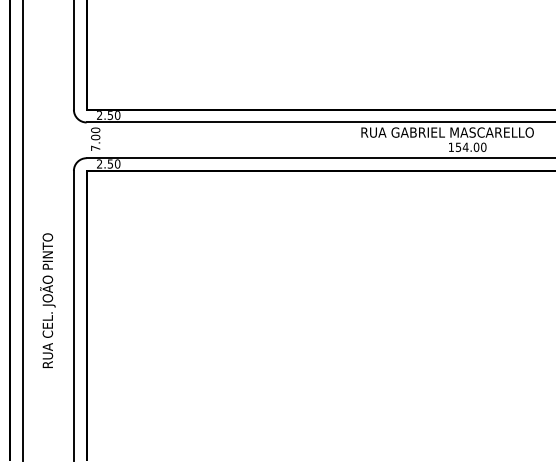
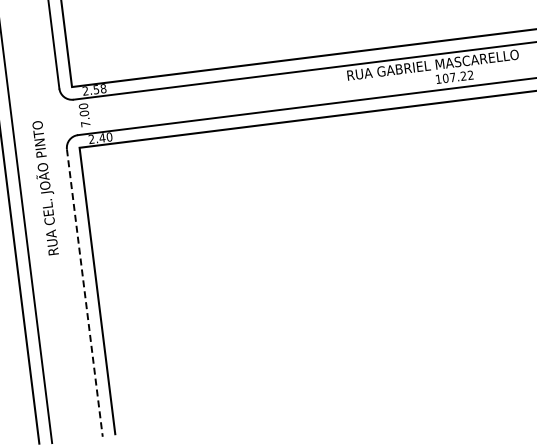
text: (117, 115) -> (103, 88), 2.50 -> 2.58
text: (470, 146) -> (457, 76), 154.00 -> 107.22
text: (110, 163) -> (102, 137), 2.50 -> 2.40
text: (47, 300) -> (45, 187), moved
line: (73, 315) -> (84, 292), solid -> dashed

